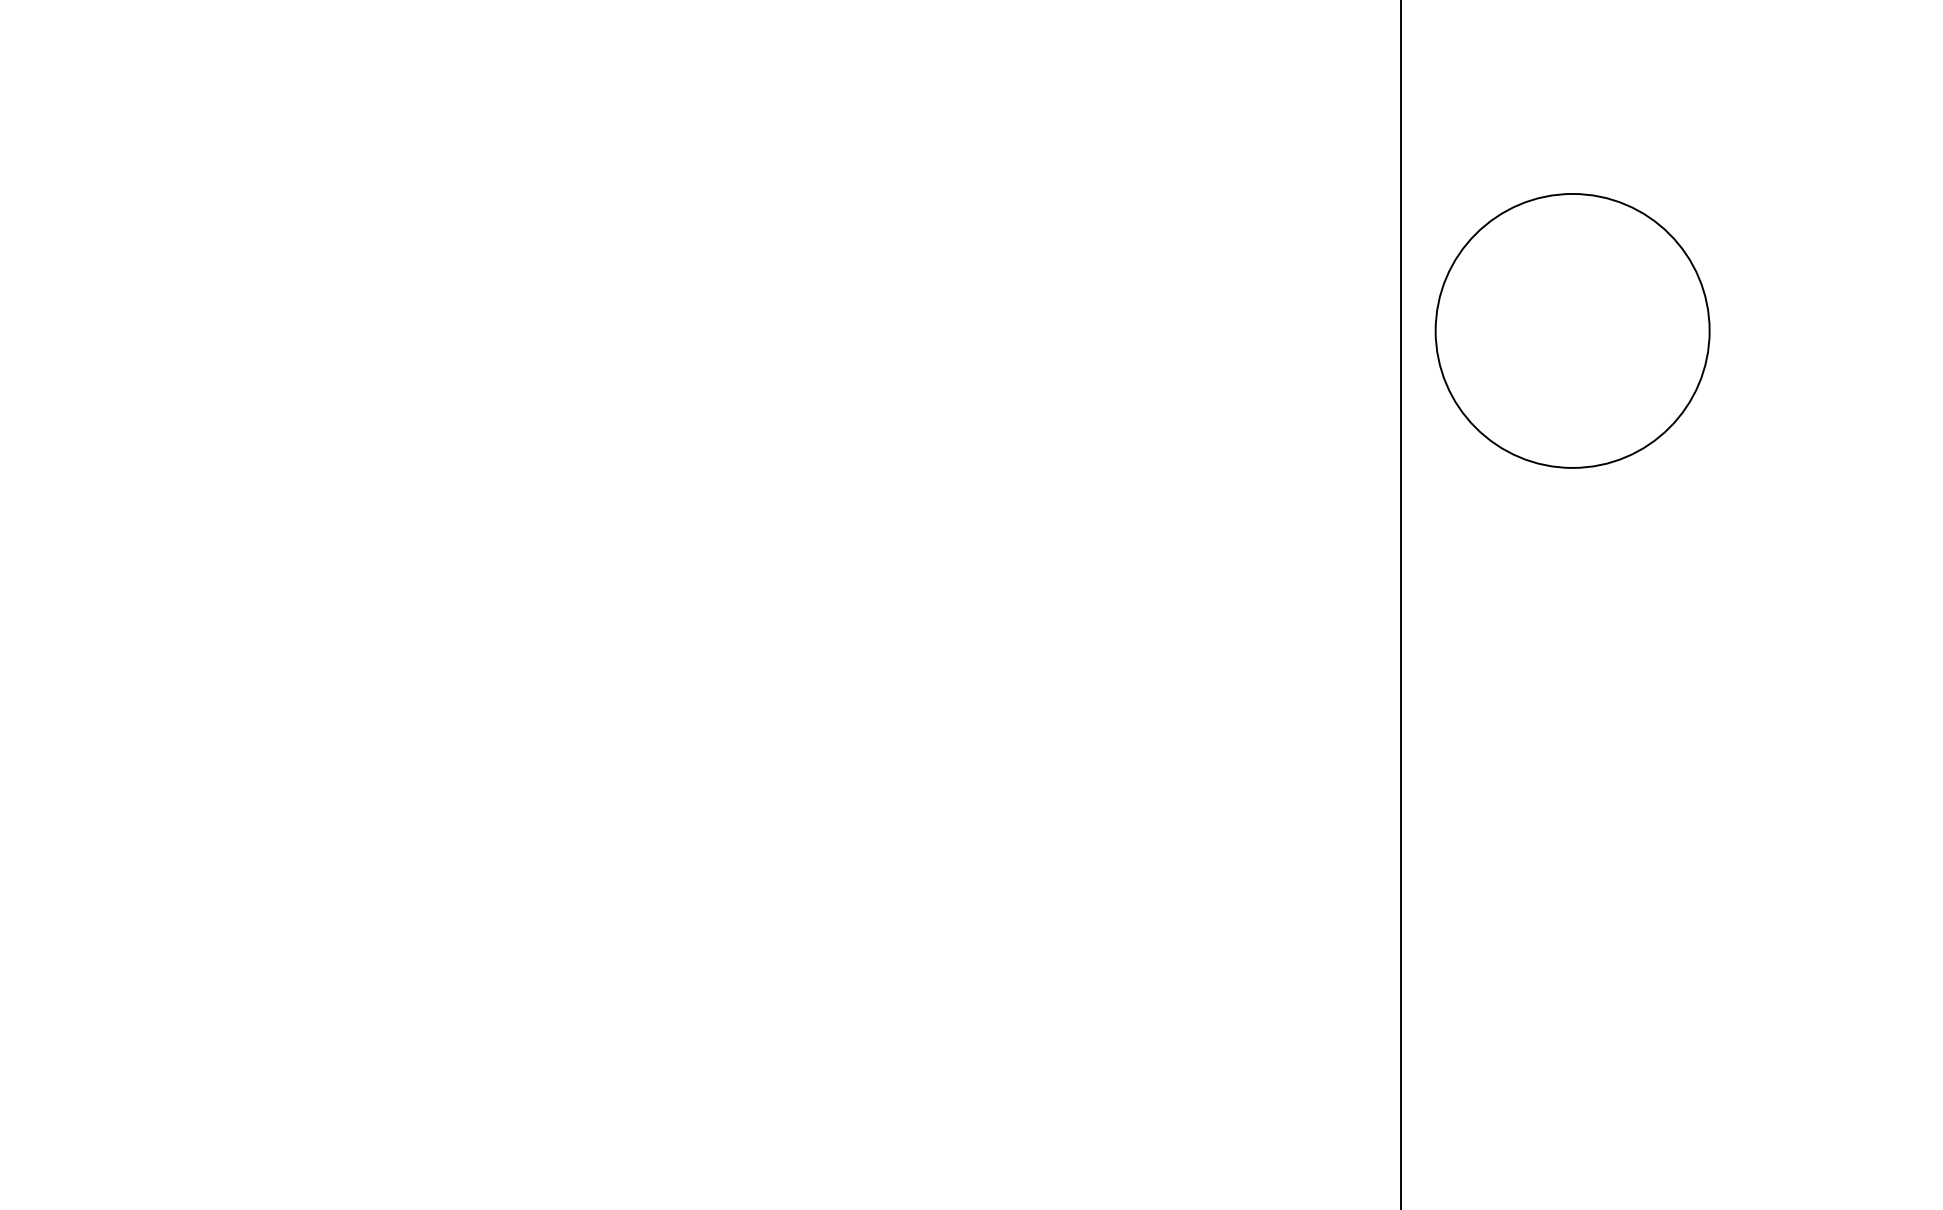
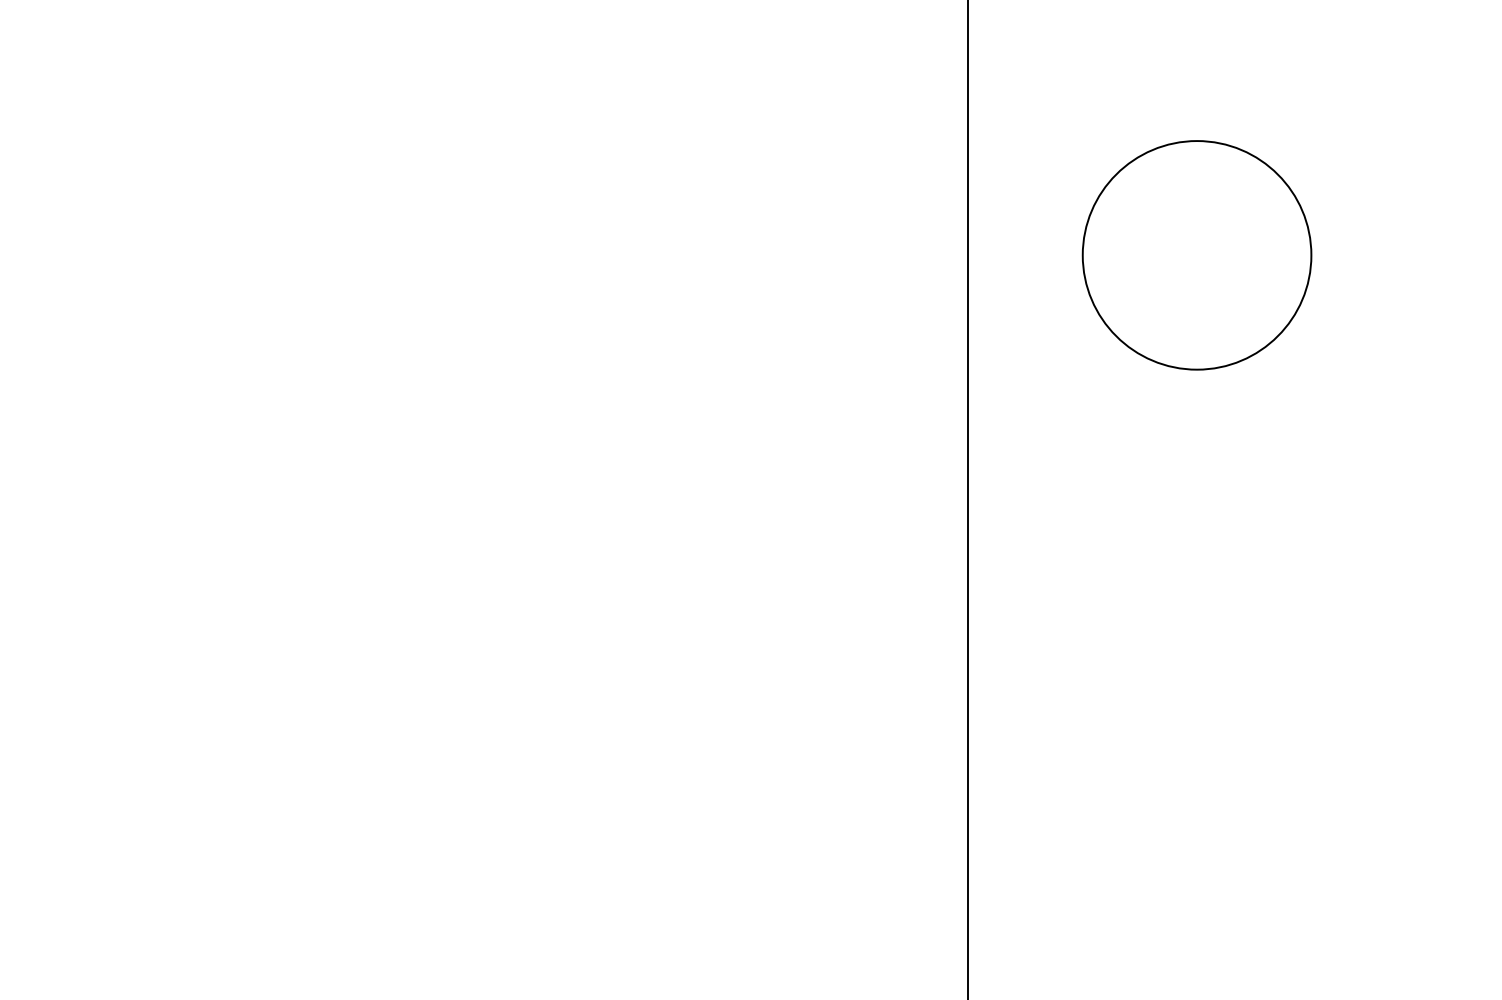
circle: (1572, 330) -> (1196, 254), moved

